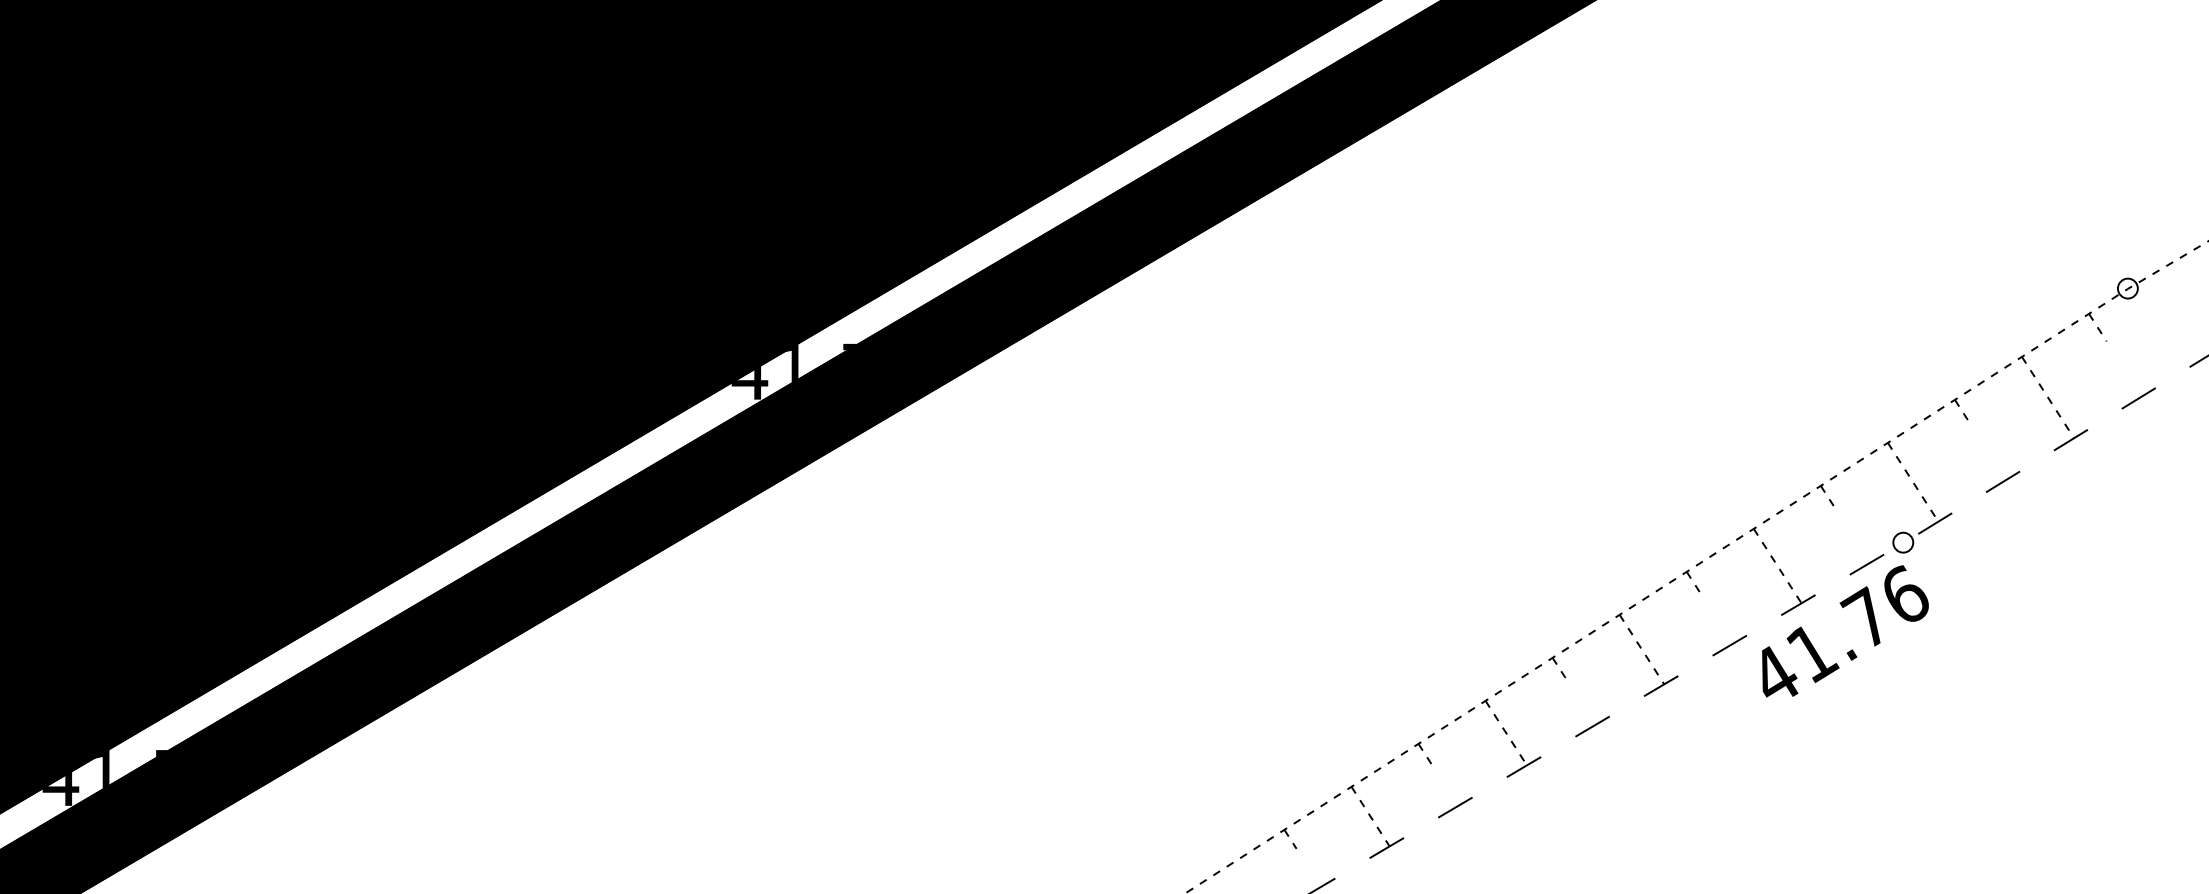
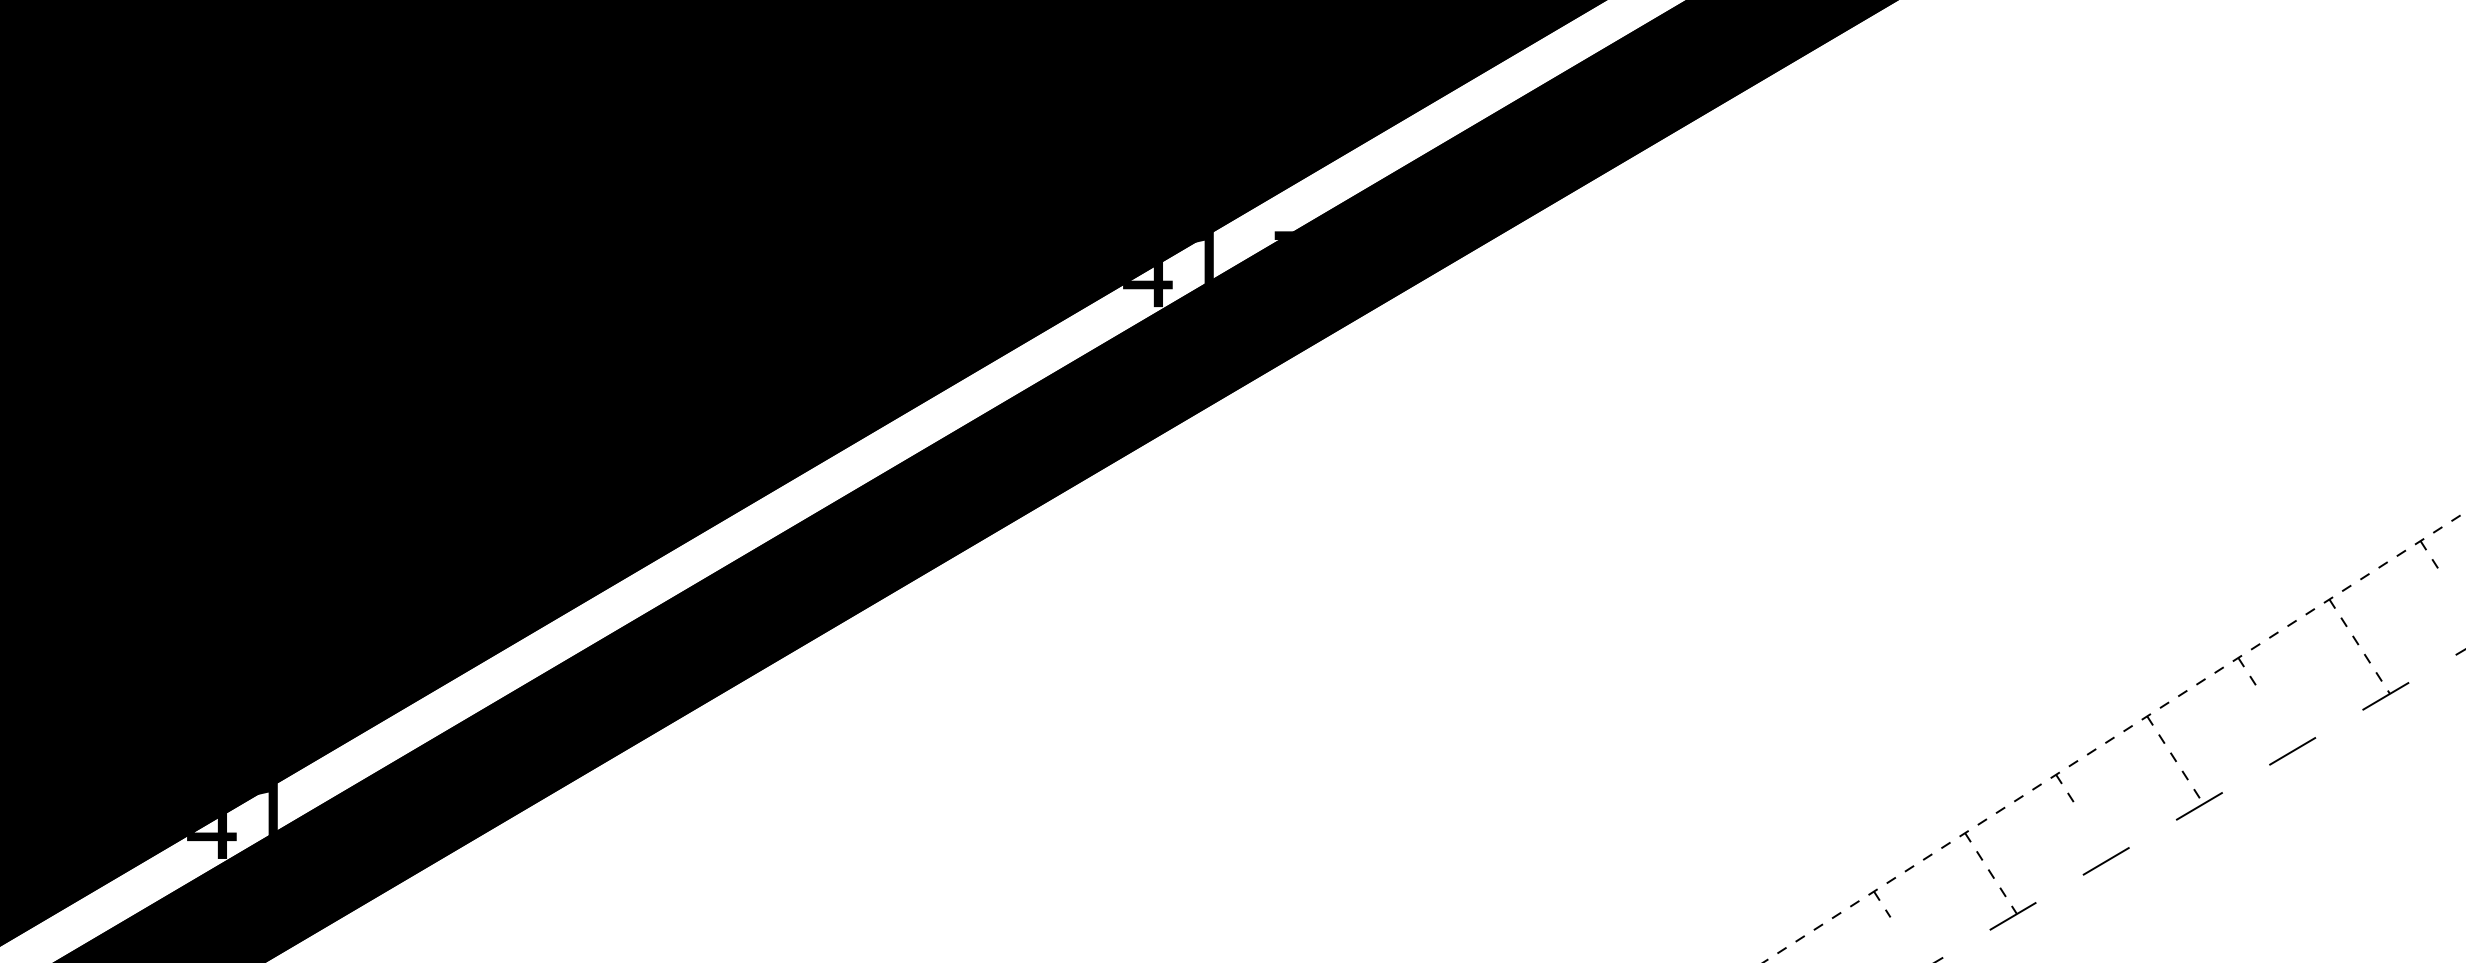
text: (161, 753) -> (348, 787), 41.57 -> 41.47

